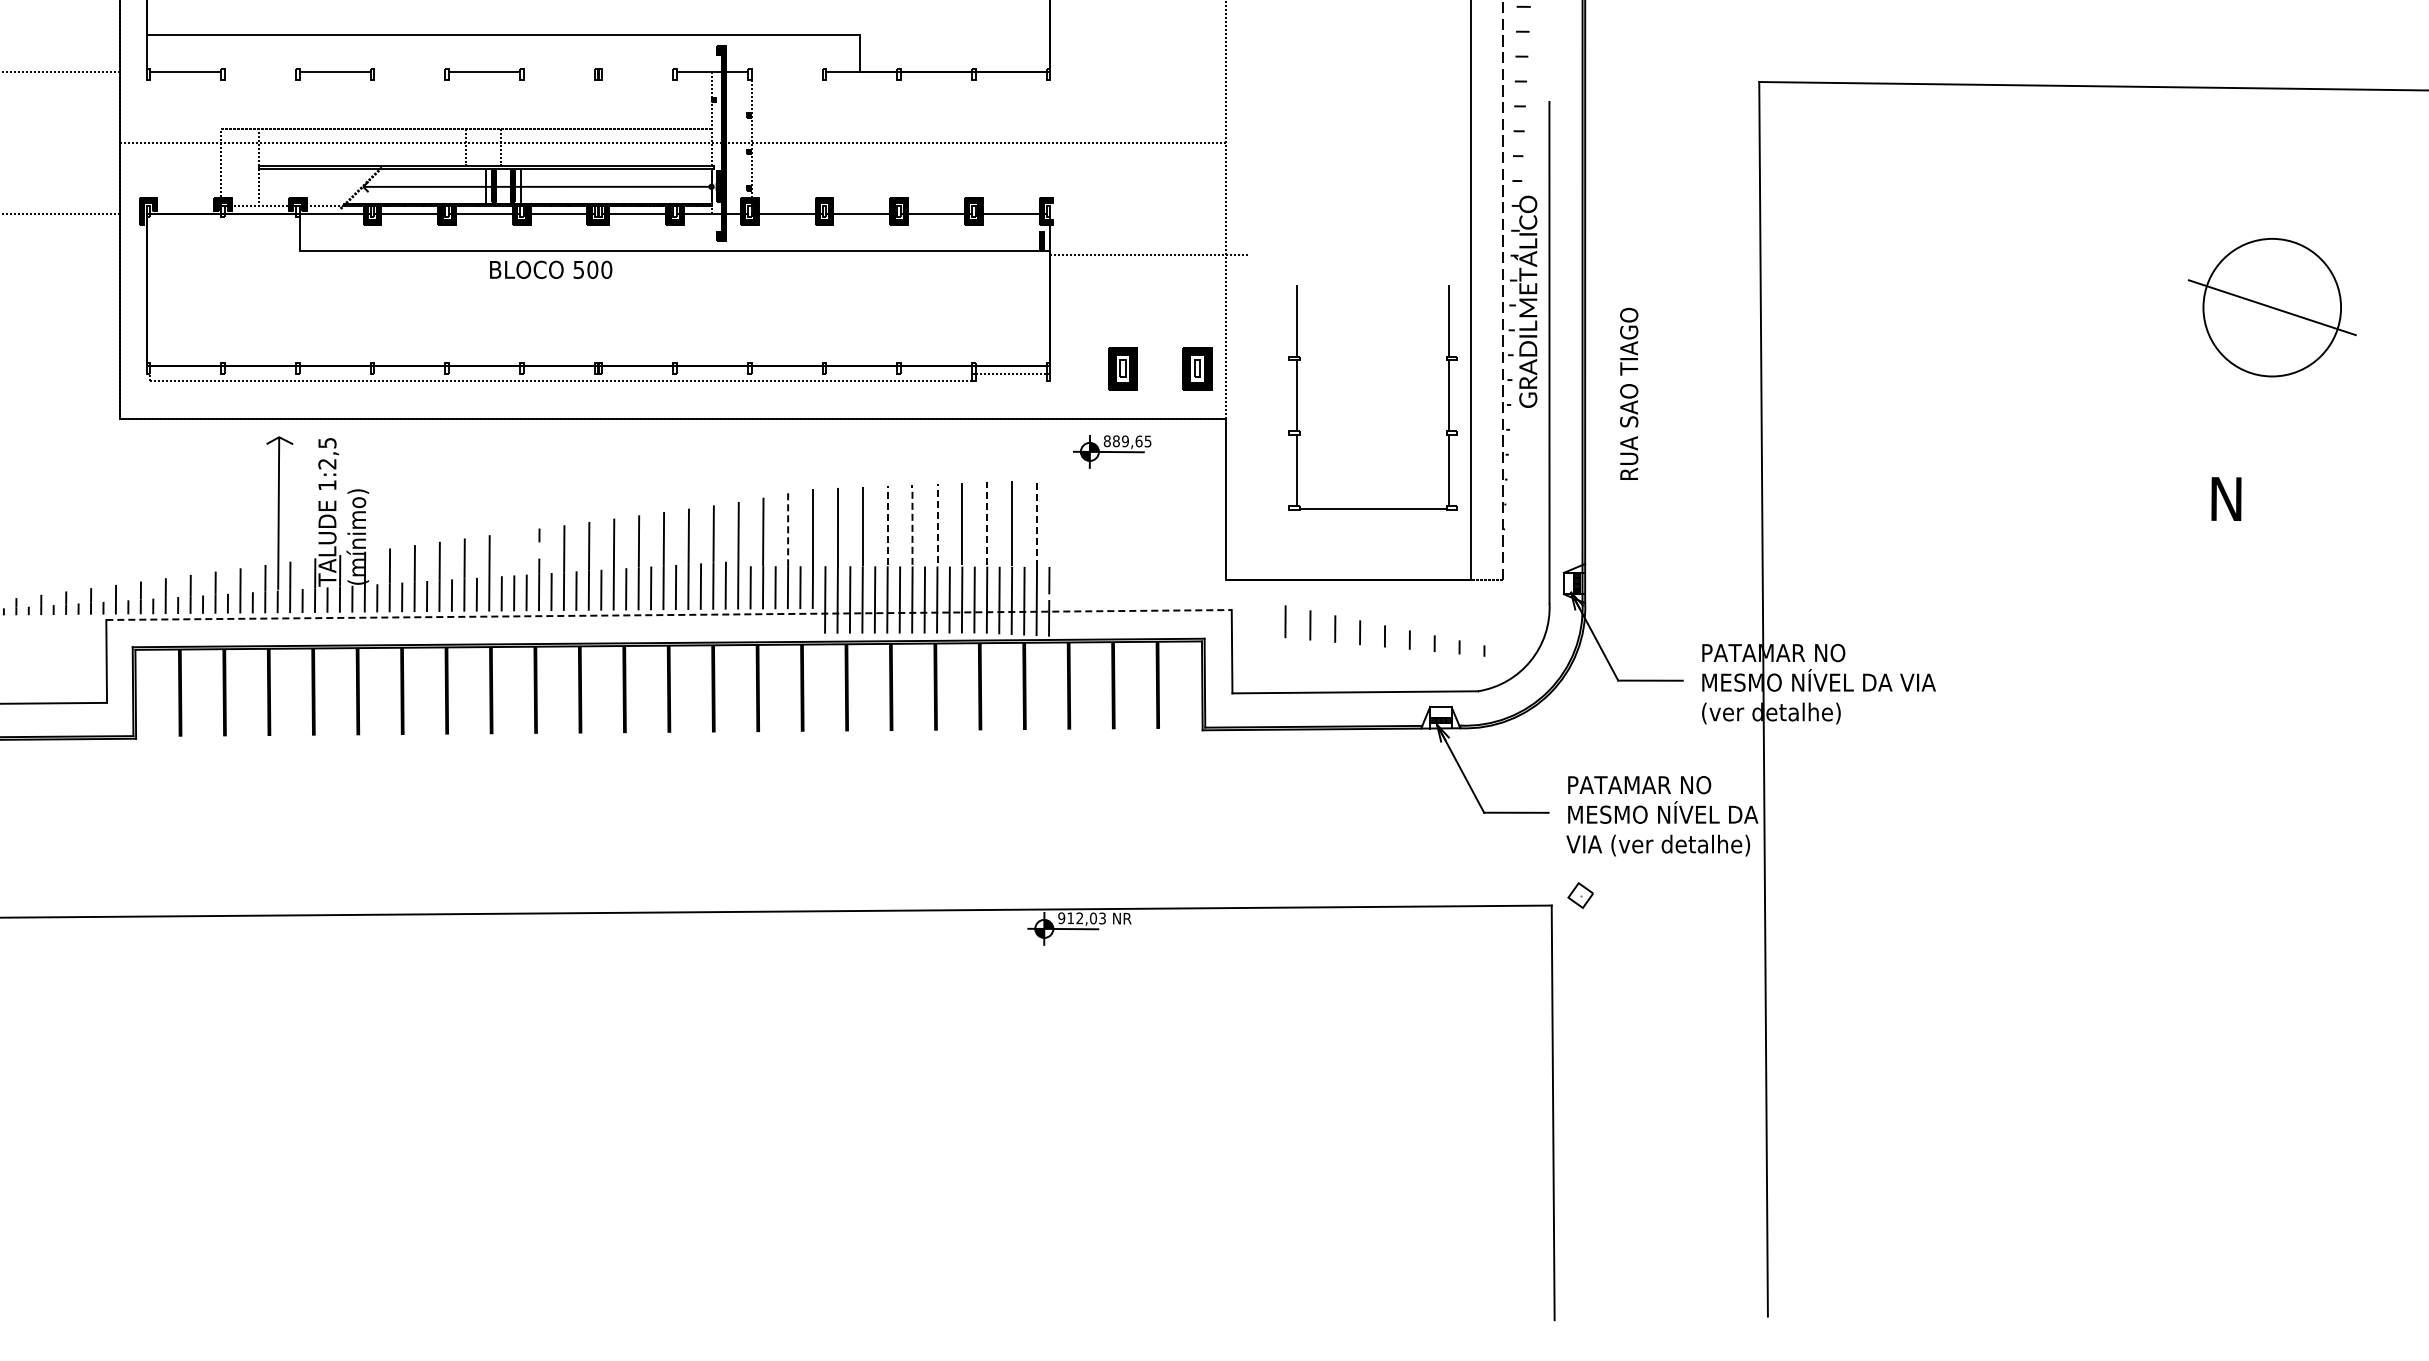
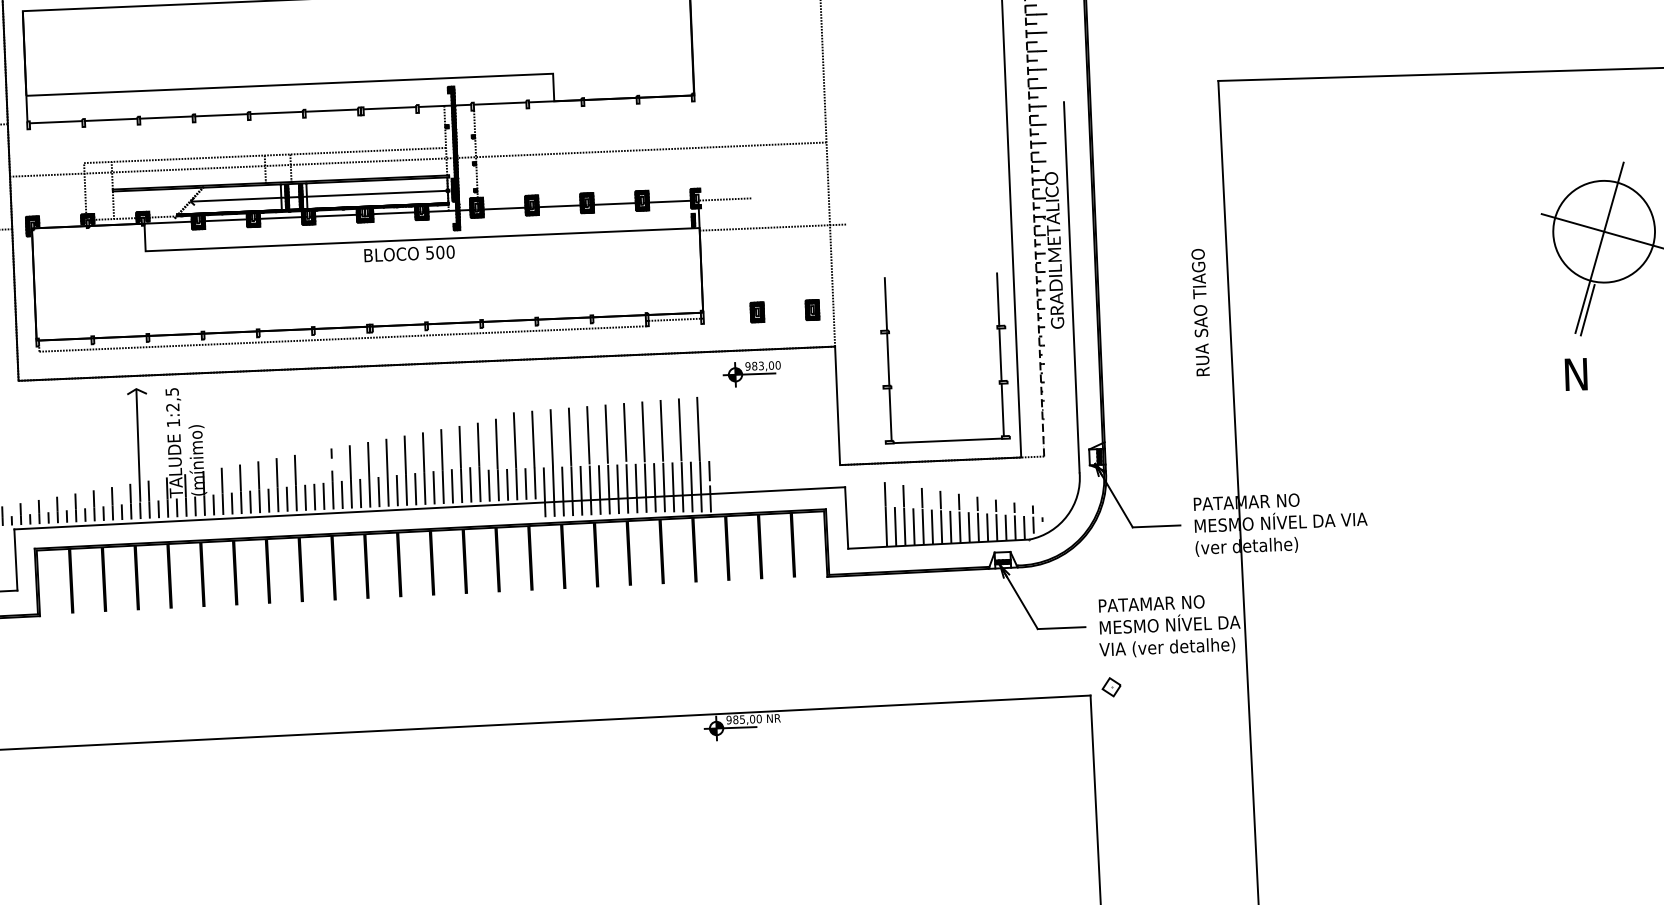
line: (260, 71) -> (111, 119), added
line: (409, 71) -> (221, 114), added
line: (558, 71) -> (331, 110), added
line: (637, 71) -> (389, 107), added
line: (786, 71) -> (499, 103), added
line: (1085, 214) -> (724, 199), added
text: (551, 269) -> (409, 253), moved
hatch: (1509, 292) -> (1040, 244), added
line: (2264, 328) -> (1599, 247), added
part: (1122, 368) -> (756, 312), size x0.62
part: (1197, 368) -> (812, 309), size x0.62
text: (1629, 393) -> (1200, 312), moved
part: (1297, 397) -> (888, 360), moved
line: (2245, 412) -> (1587, 309), added
text: (1127, 441) -> (762, 365), 889,65 -> 983,00
line: (937, 523) -> (625, 432), dashed -> solid
line: (987, 523) -> (662, 430), dashed -> solid
line: (1036, 523) -> (698, 429), dashed -> solid
line: (887, 524) -> (588, 434), dashed -> solid
line: (912, 524) -> (606, 433), dashed -> solid
line: (788, 527) -> (515, 439), dashed -> solid
line: (669, 615) -> (430, 508), dashed -> solid
hatch: (1390, 665) -> (964, 523), added
text: (1086, 918) -> (747, 719), 912,03 -> 985,00

